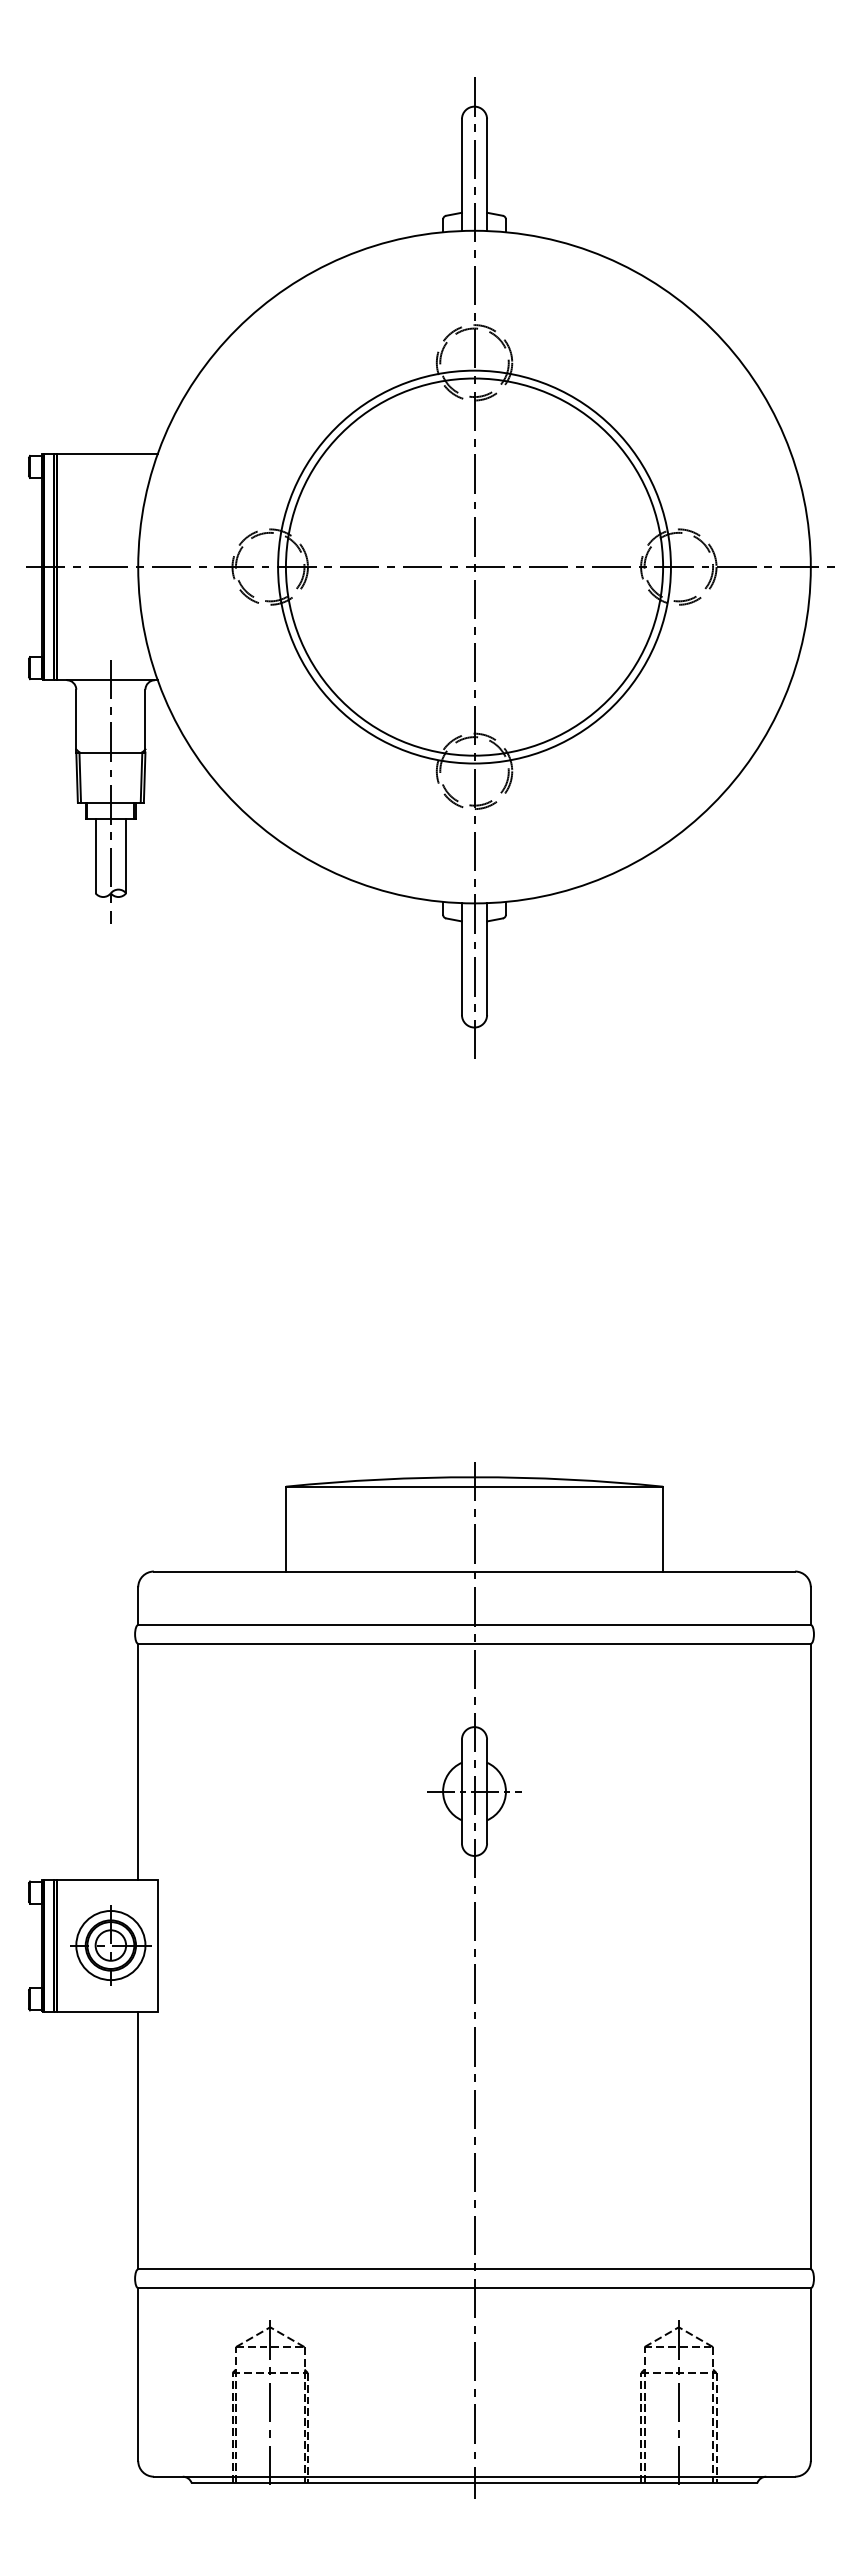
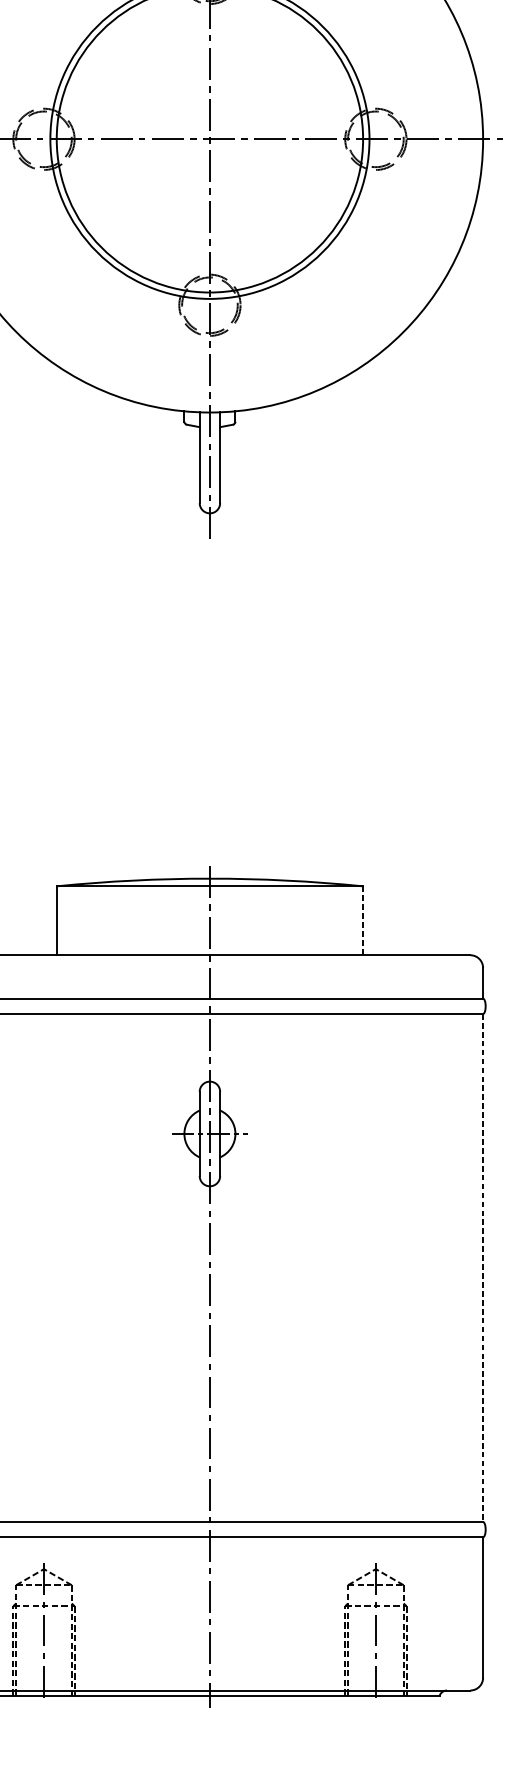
line: (663, 1529) -> (363, 921), solid -> dashed
line: (810, 1956) -> (482, 1267), solid -> dashed

